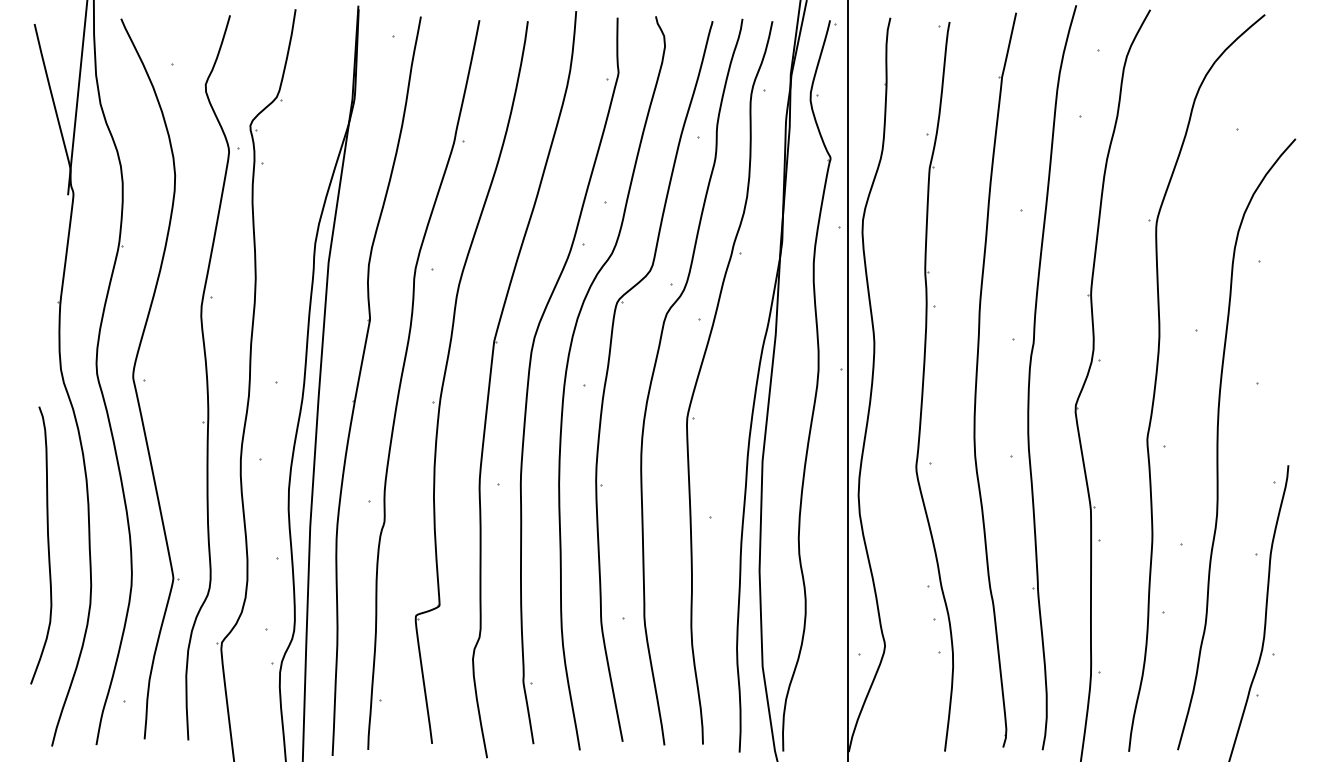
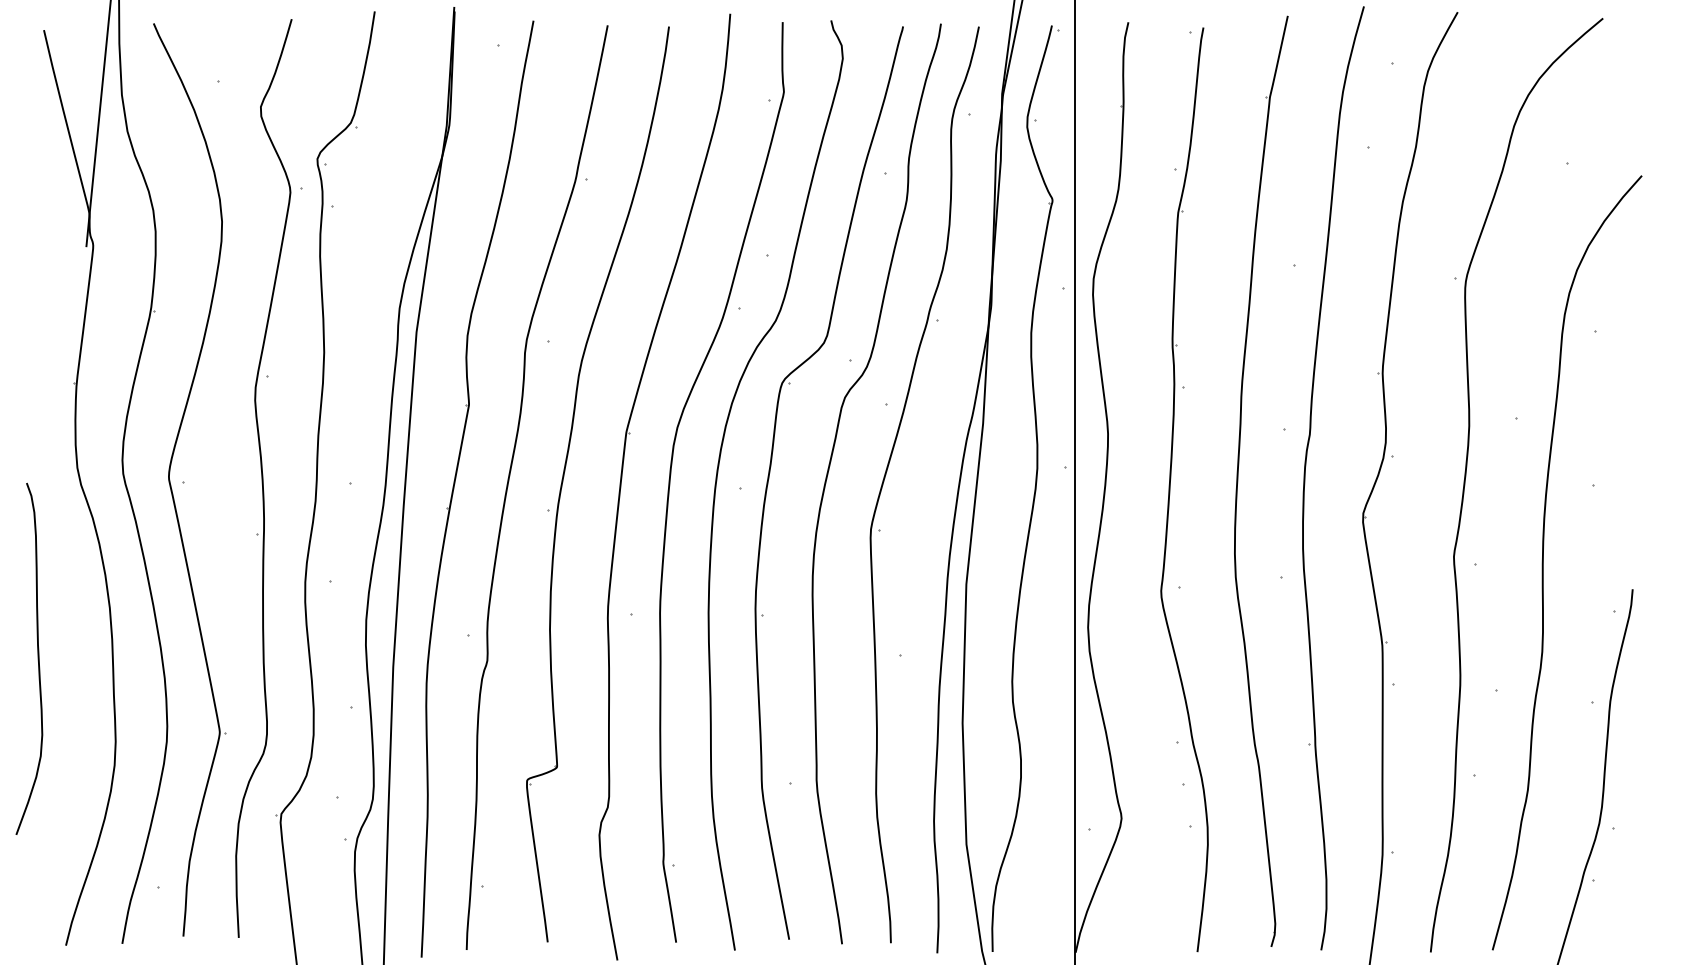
curve: (47, 545) -> (37, 658), moved

